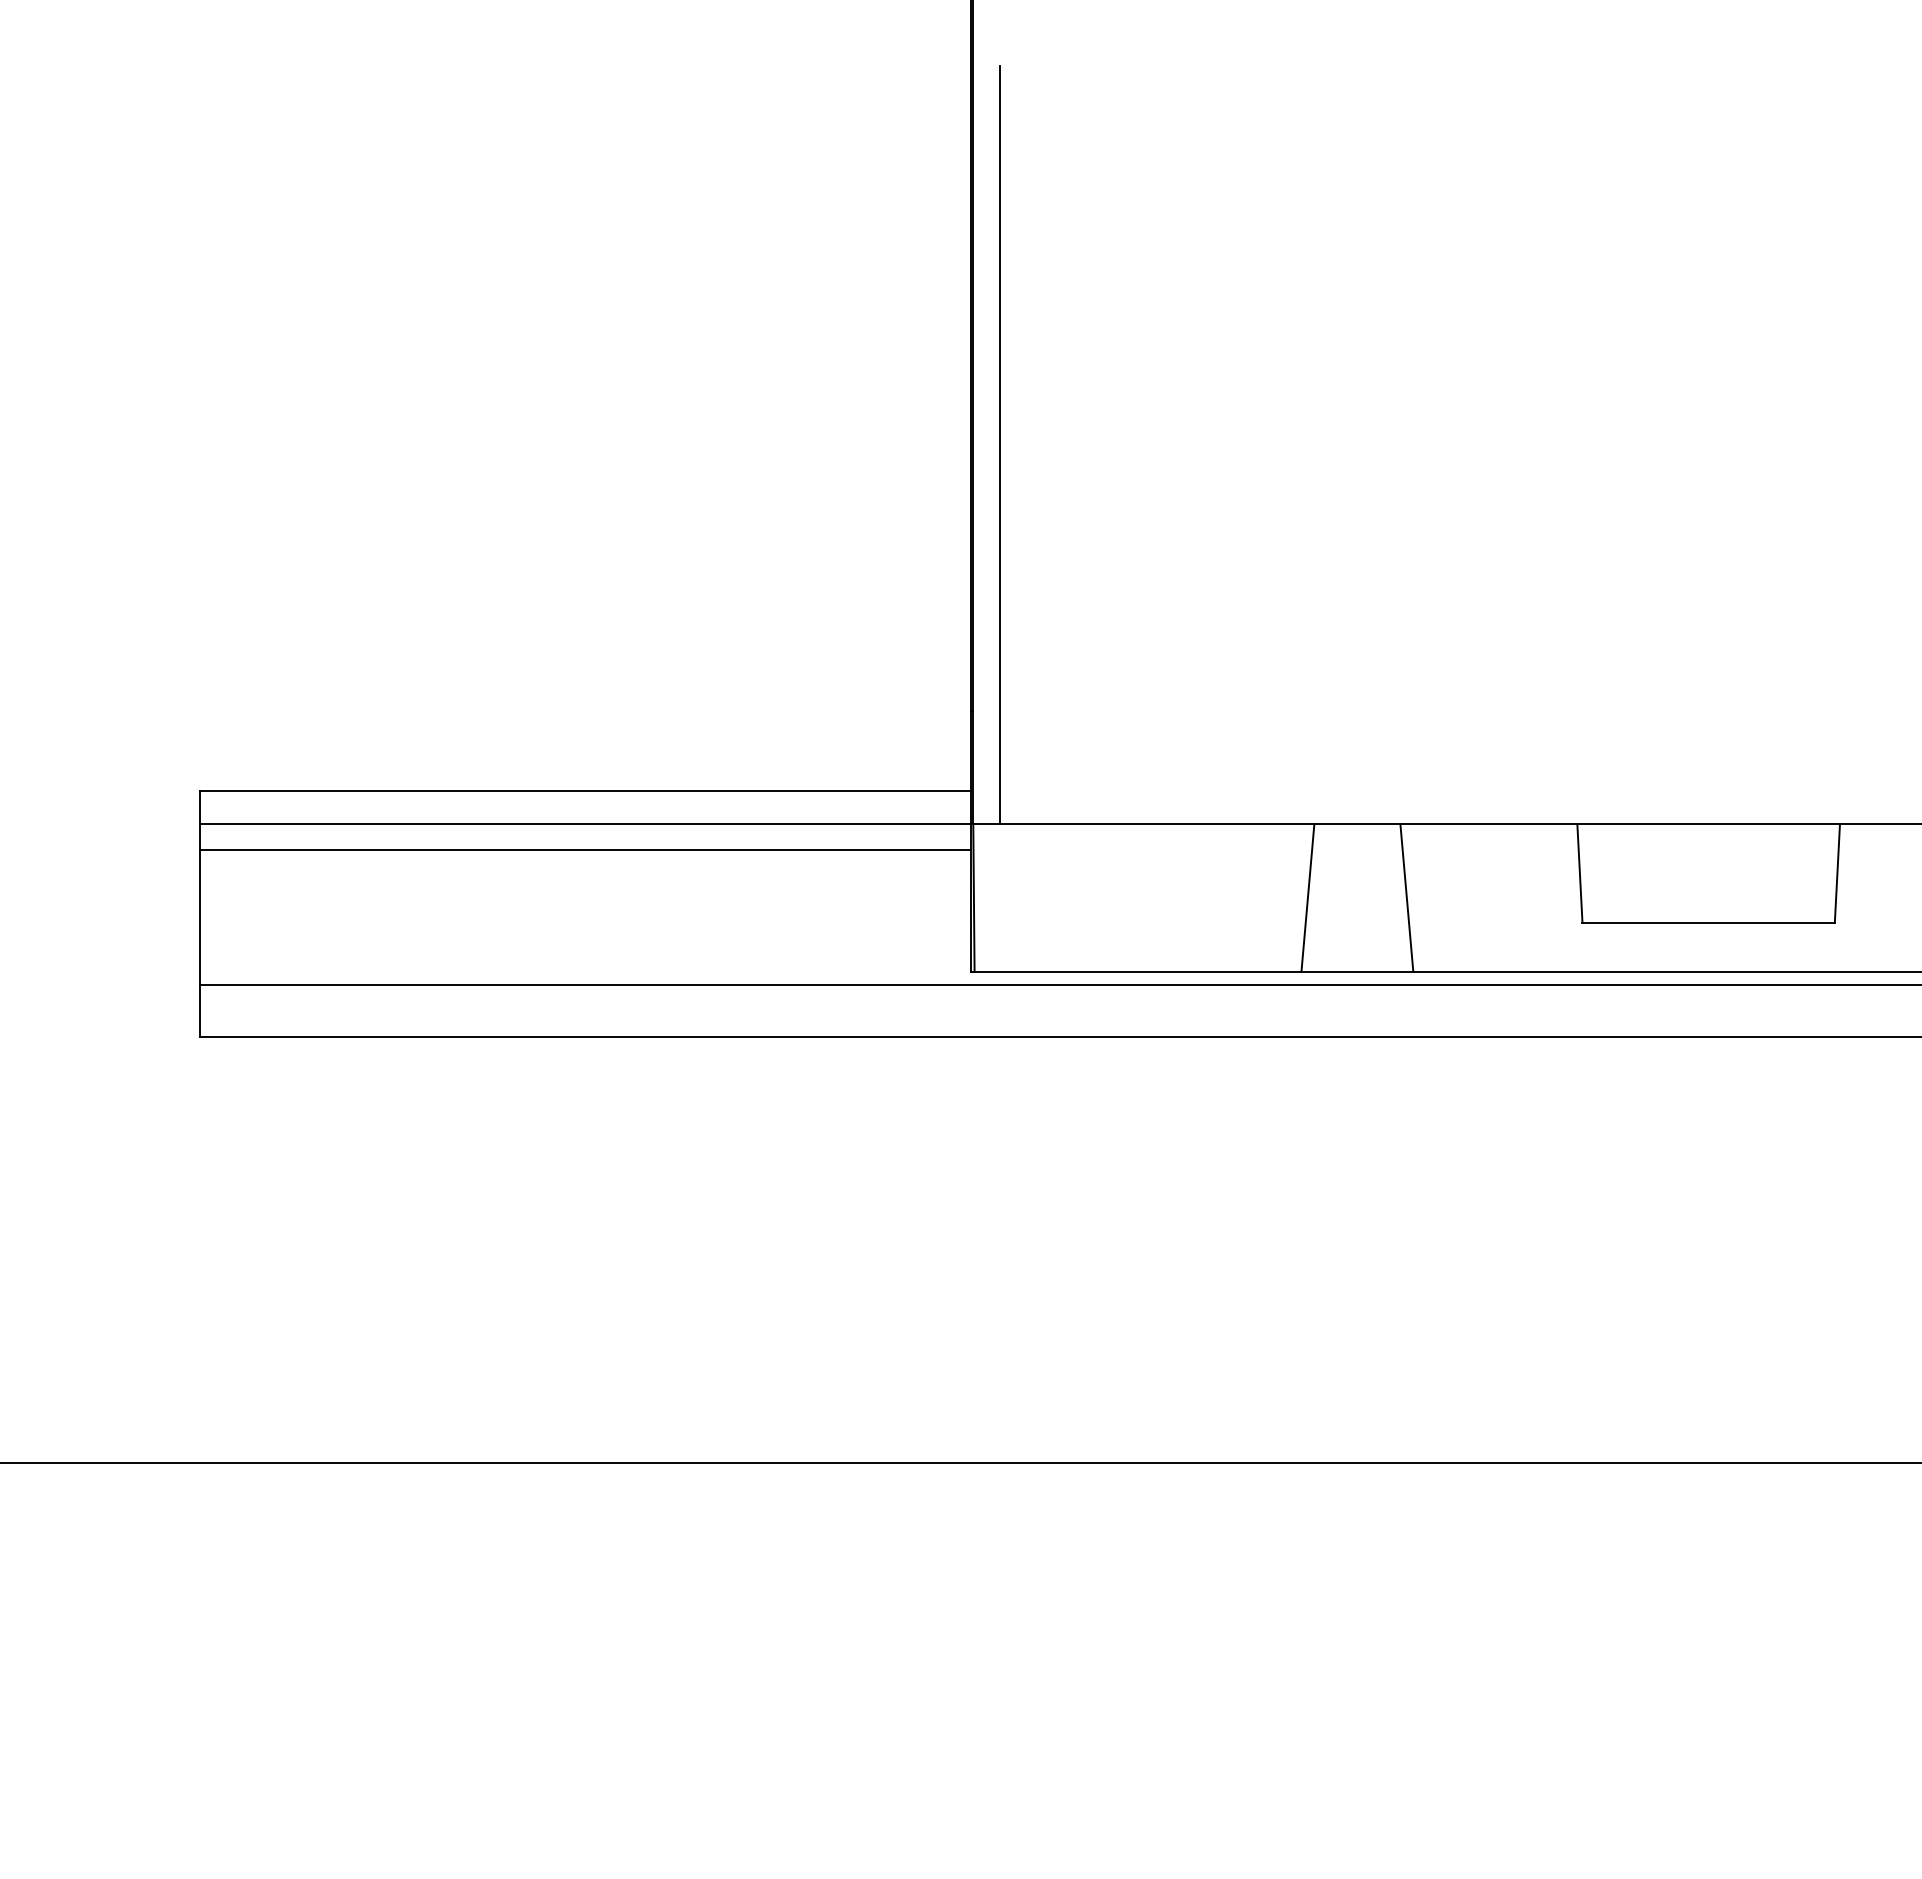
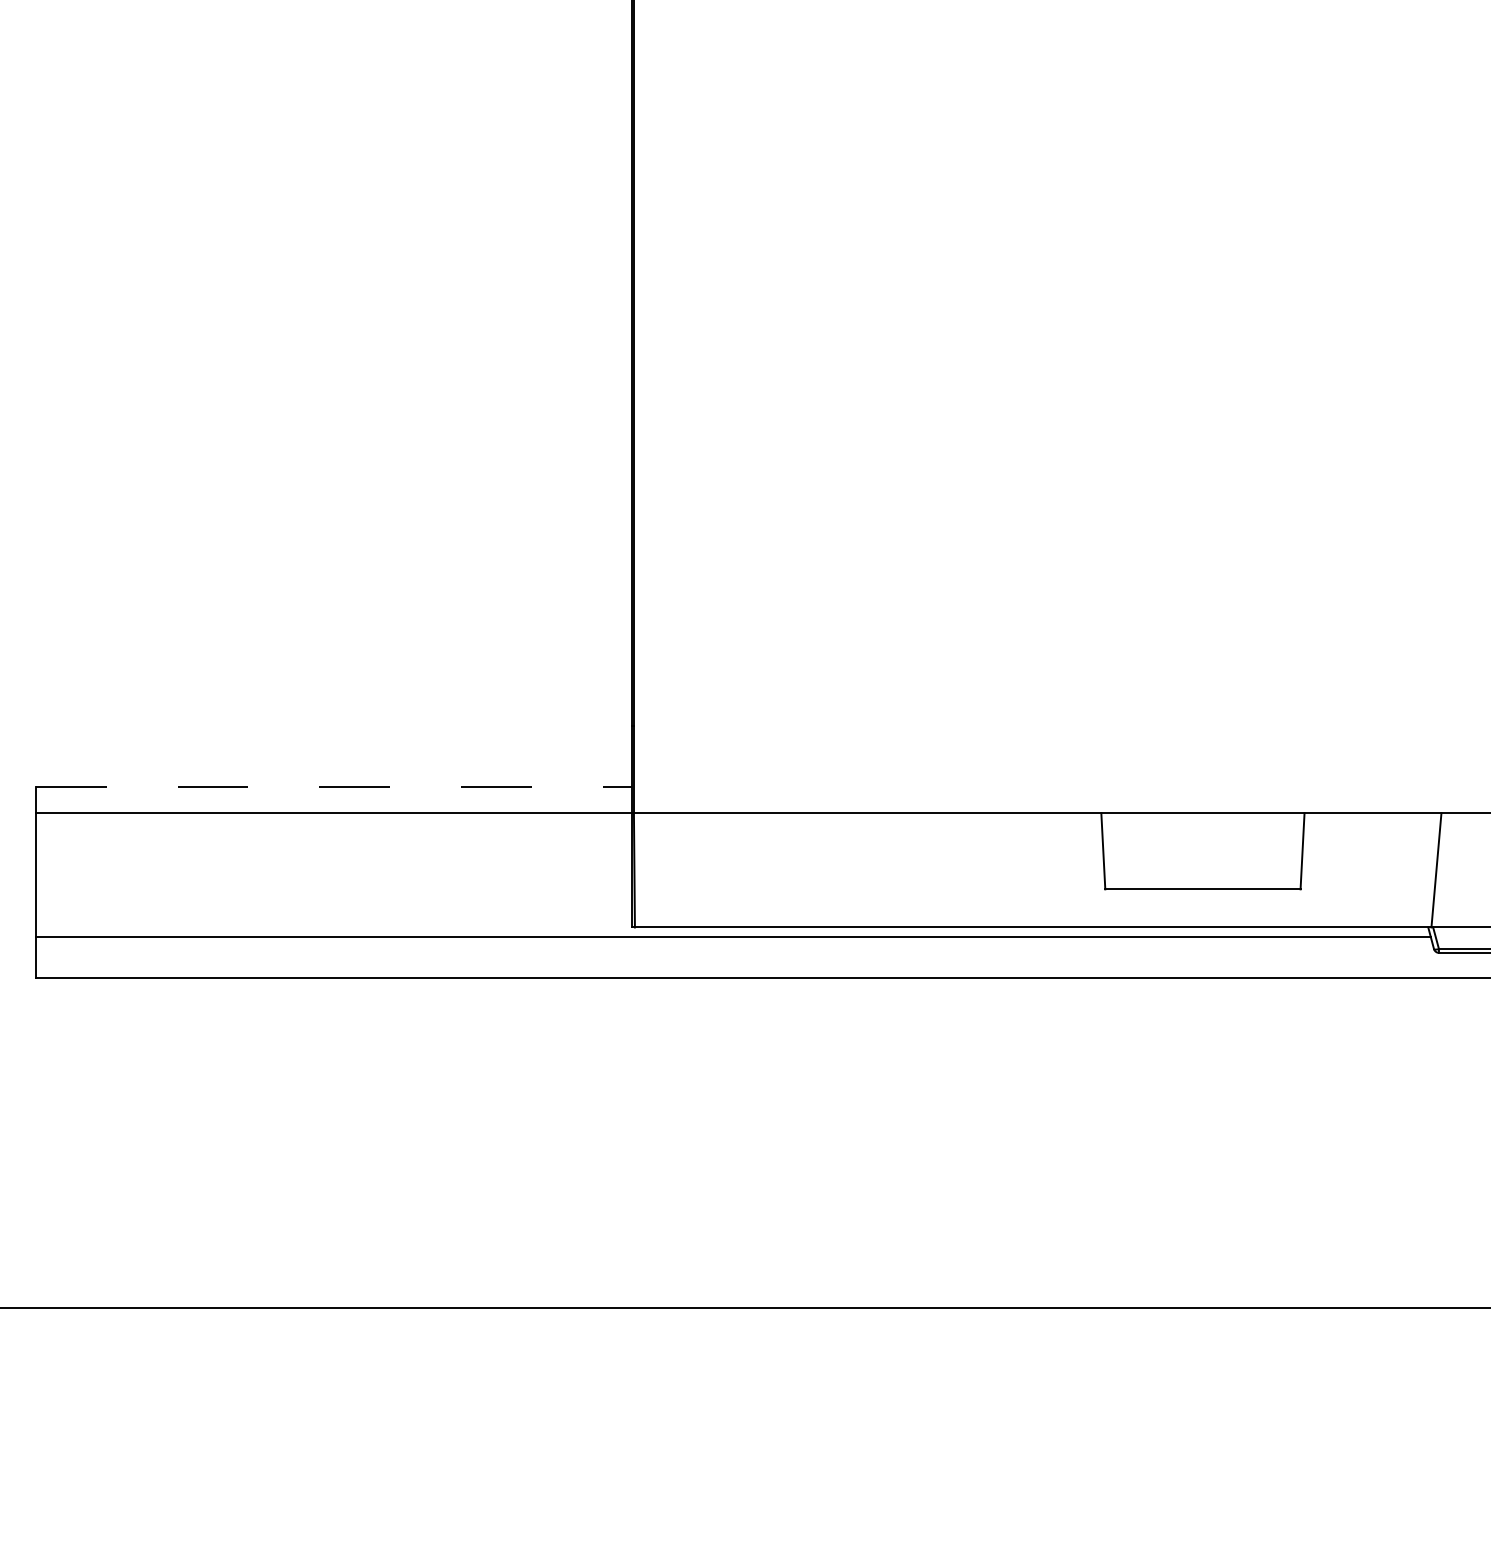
line: (999, 444) -> (654, 519), removed
line: (586, 791) -> (334, 787), solid -> dashed
line: (585, 850) -> (333, 833), removed
line: (1307, 898) -> (892, 870), removed
line: (1406, 898) -> (969, 870), removed

